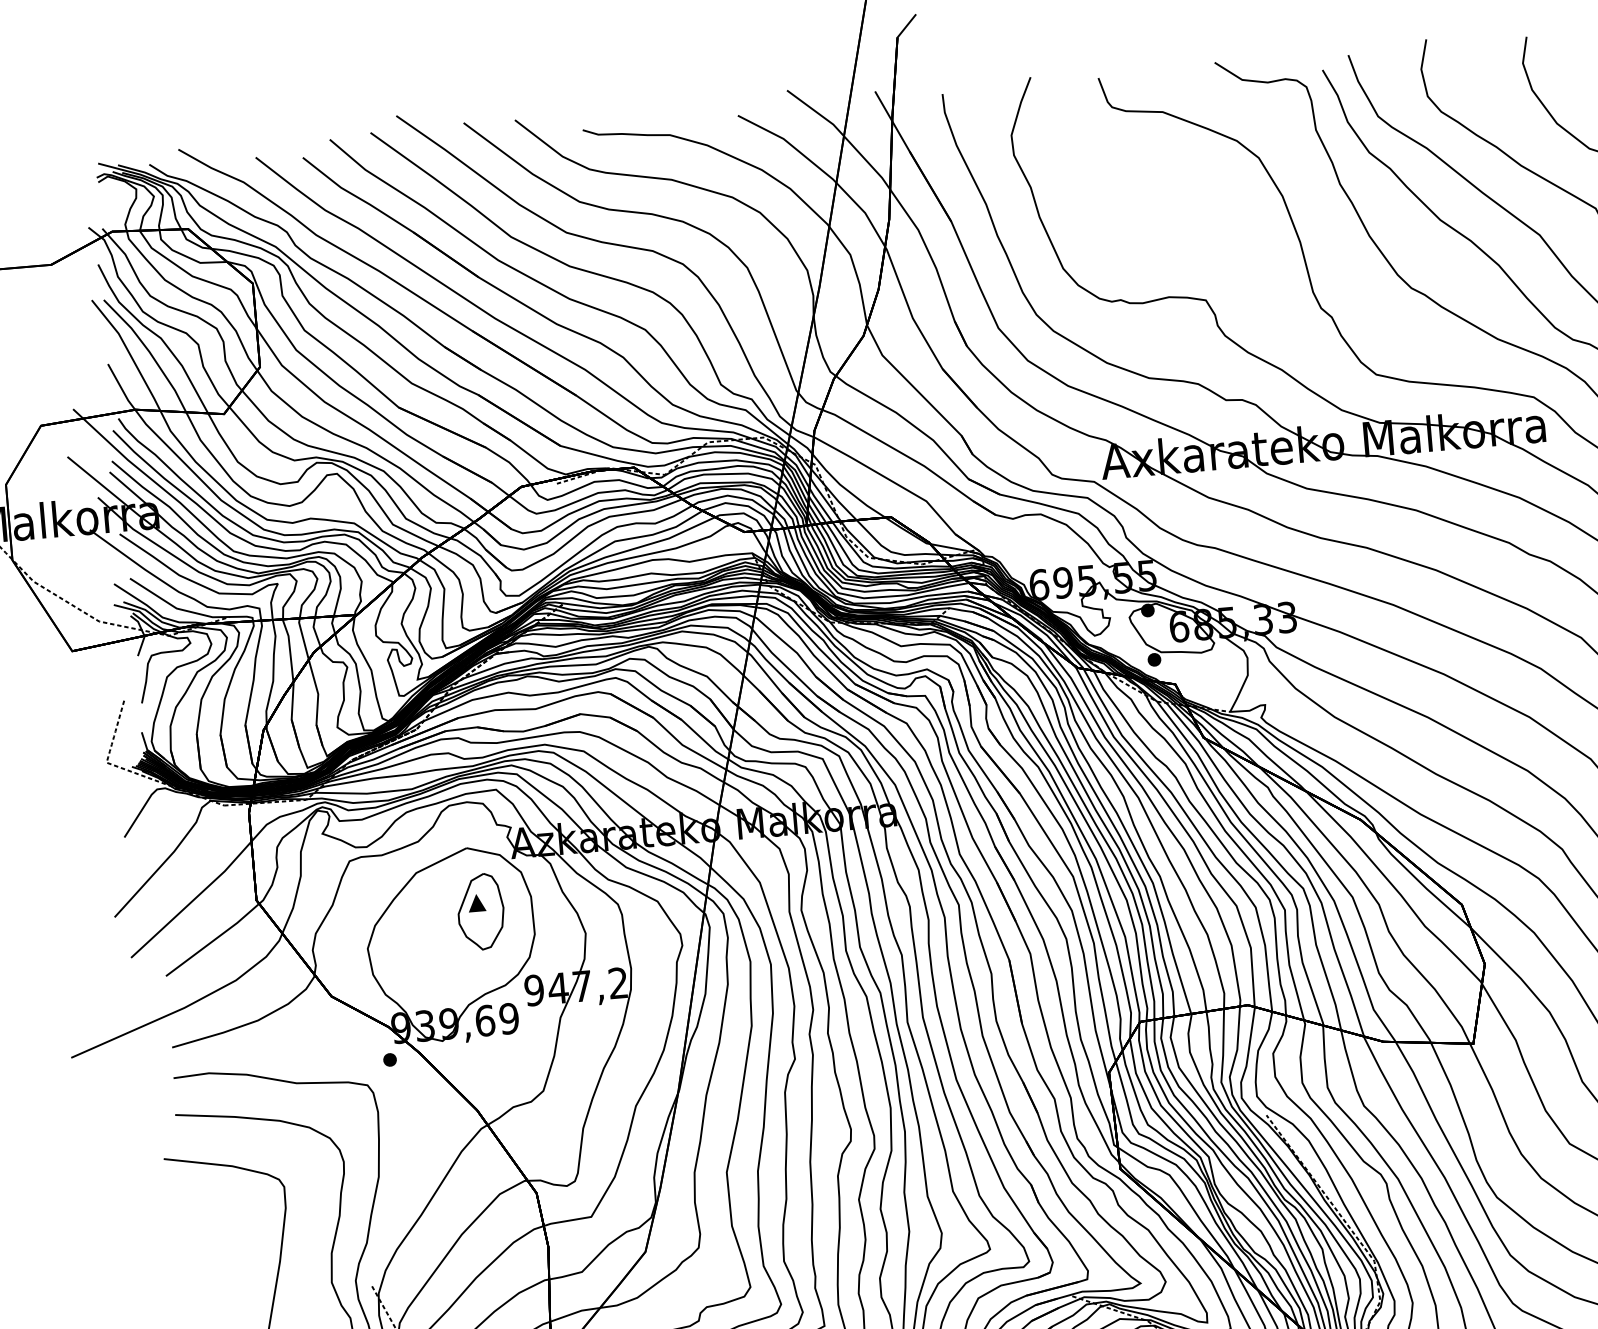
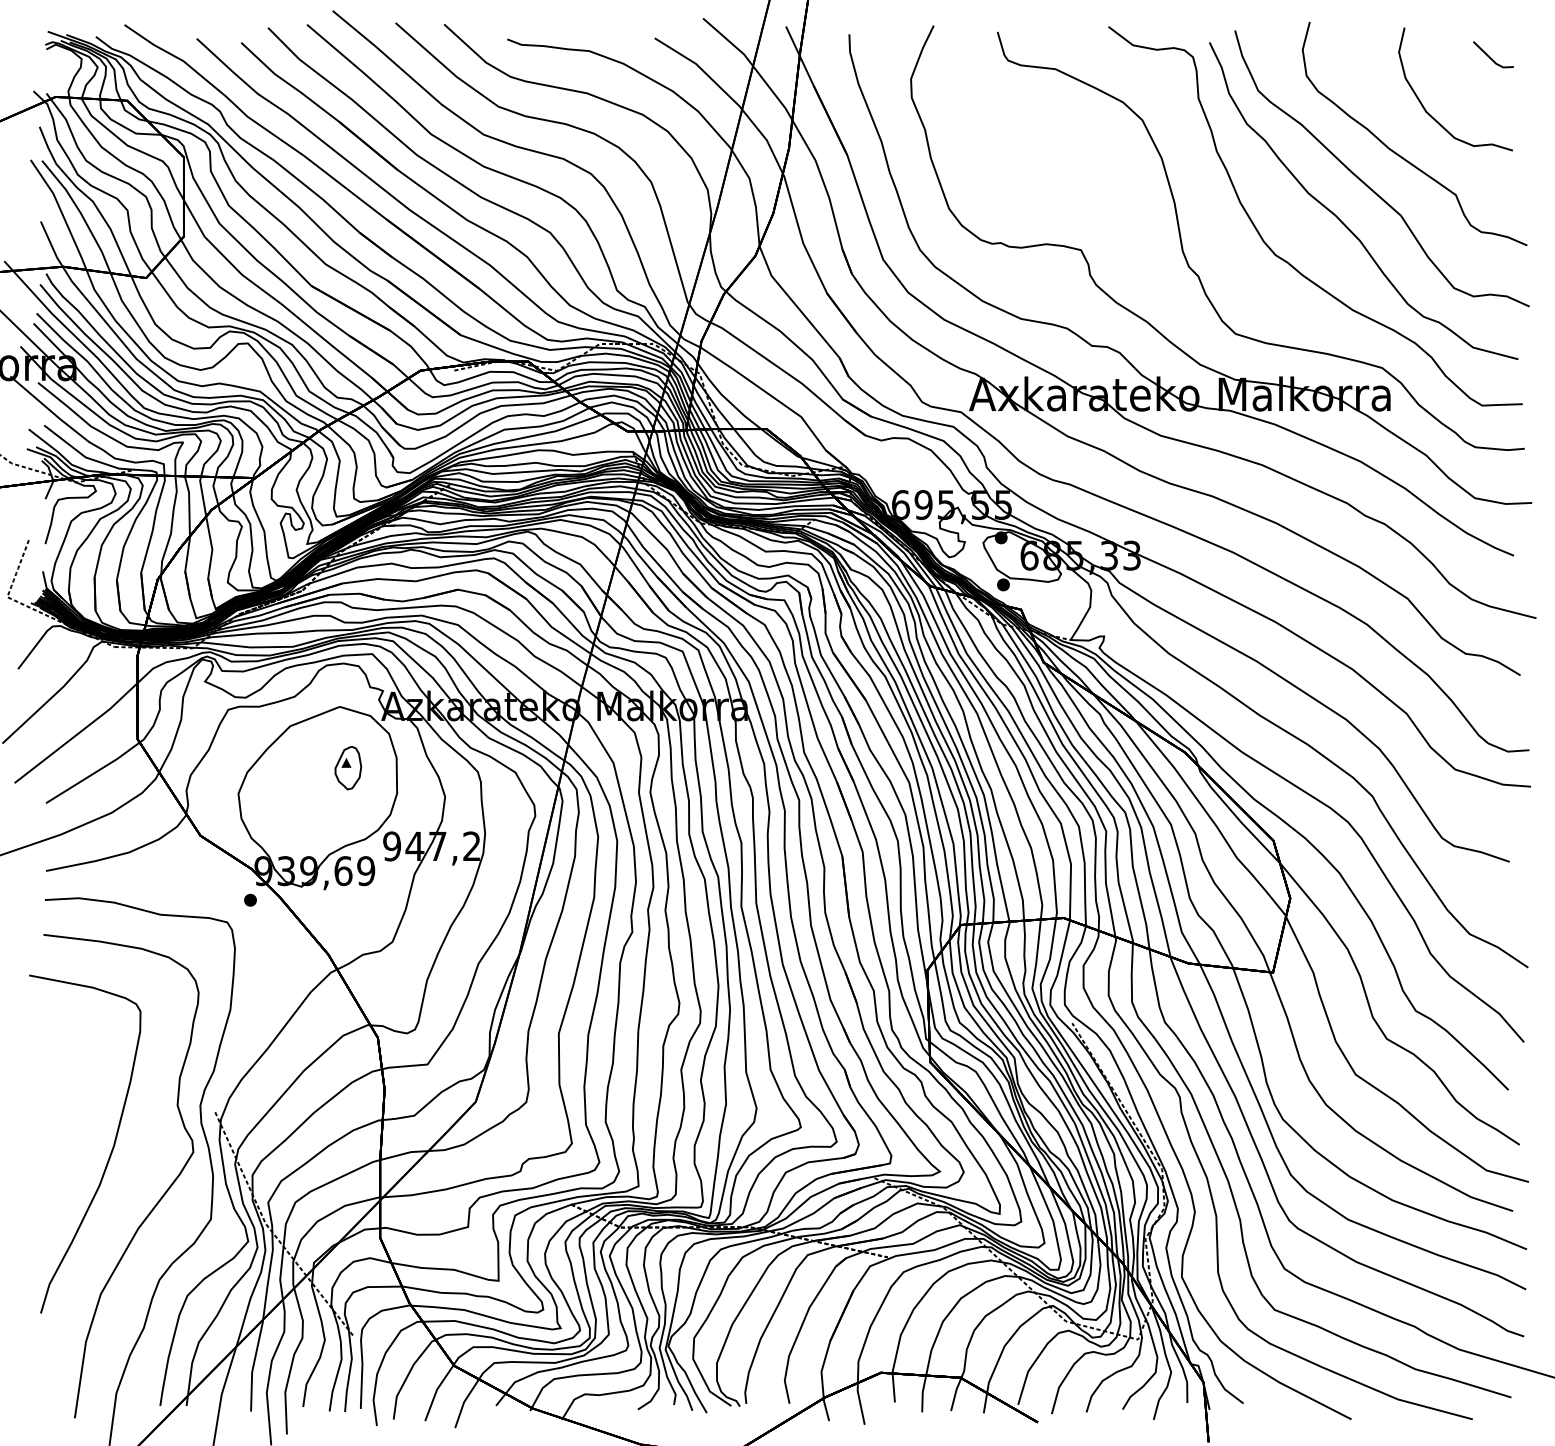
part: (481, 911) -> (348, 767), size x0.6

